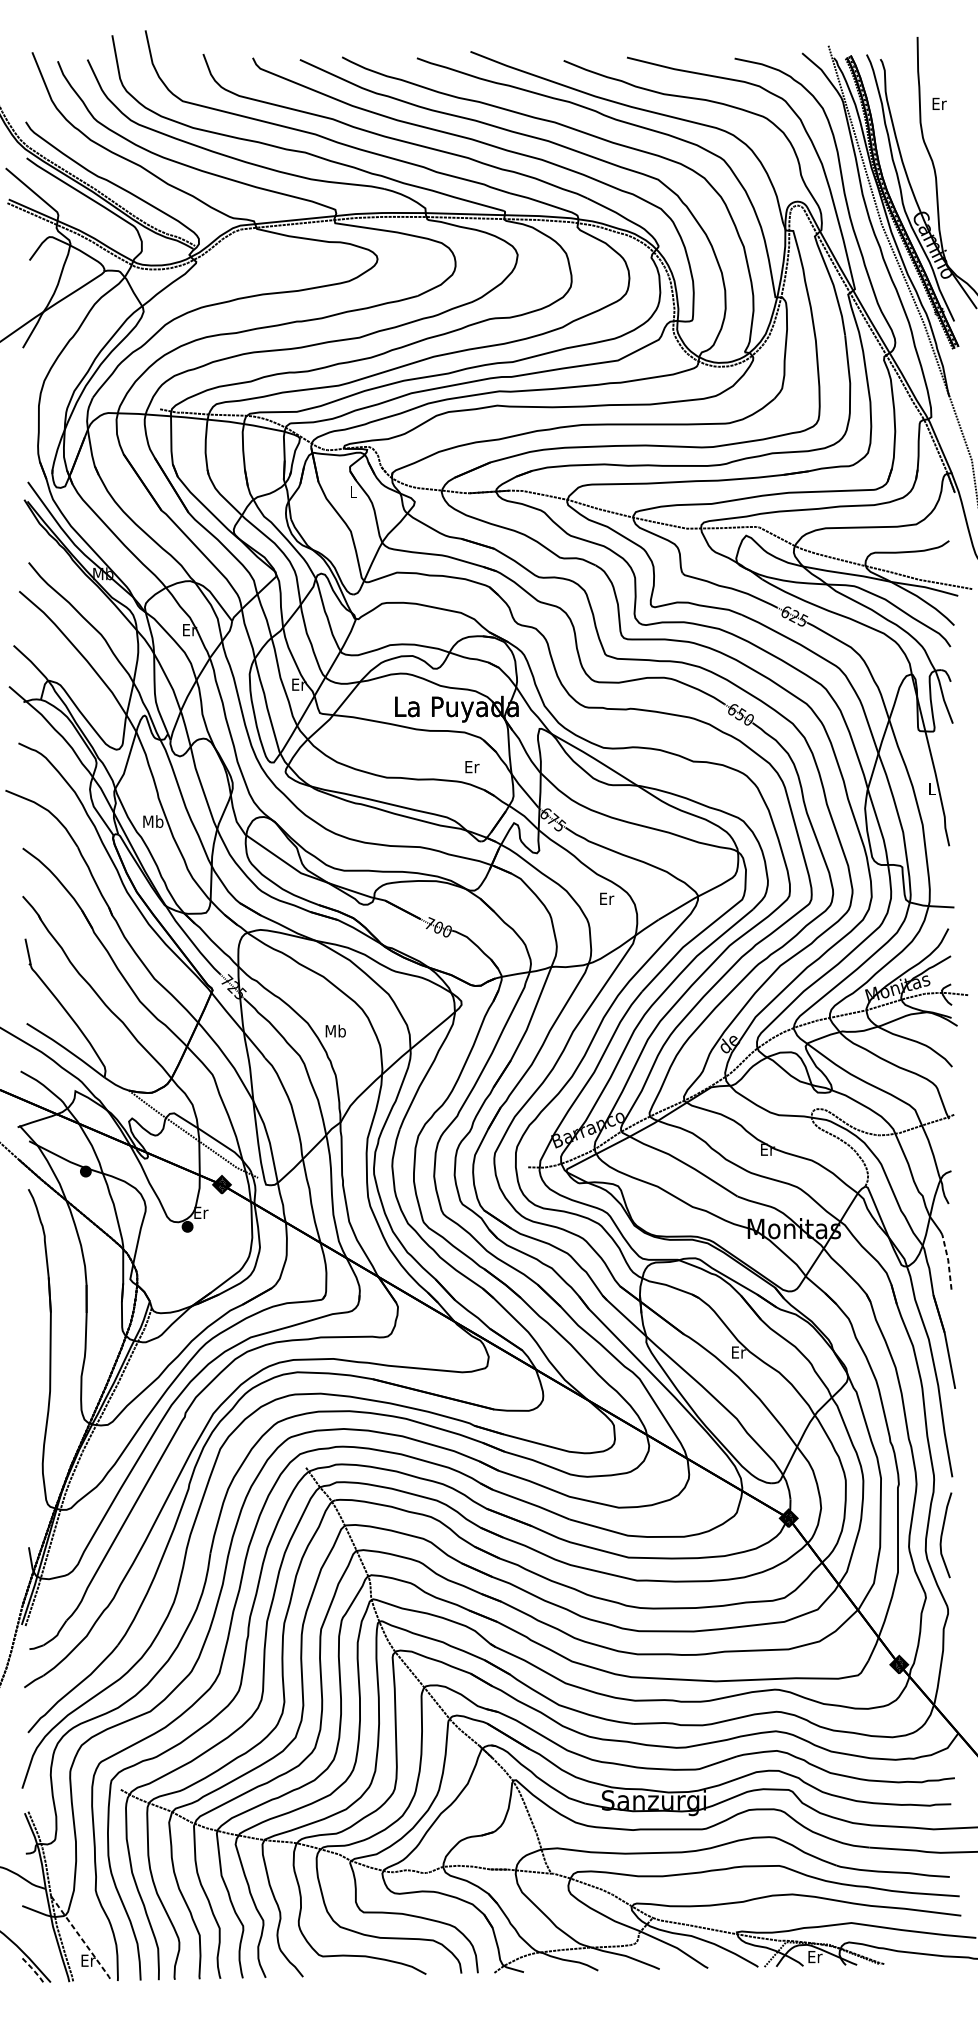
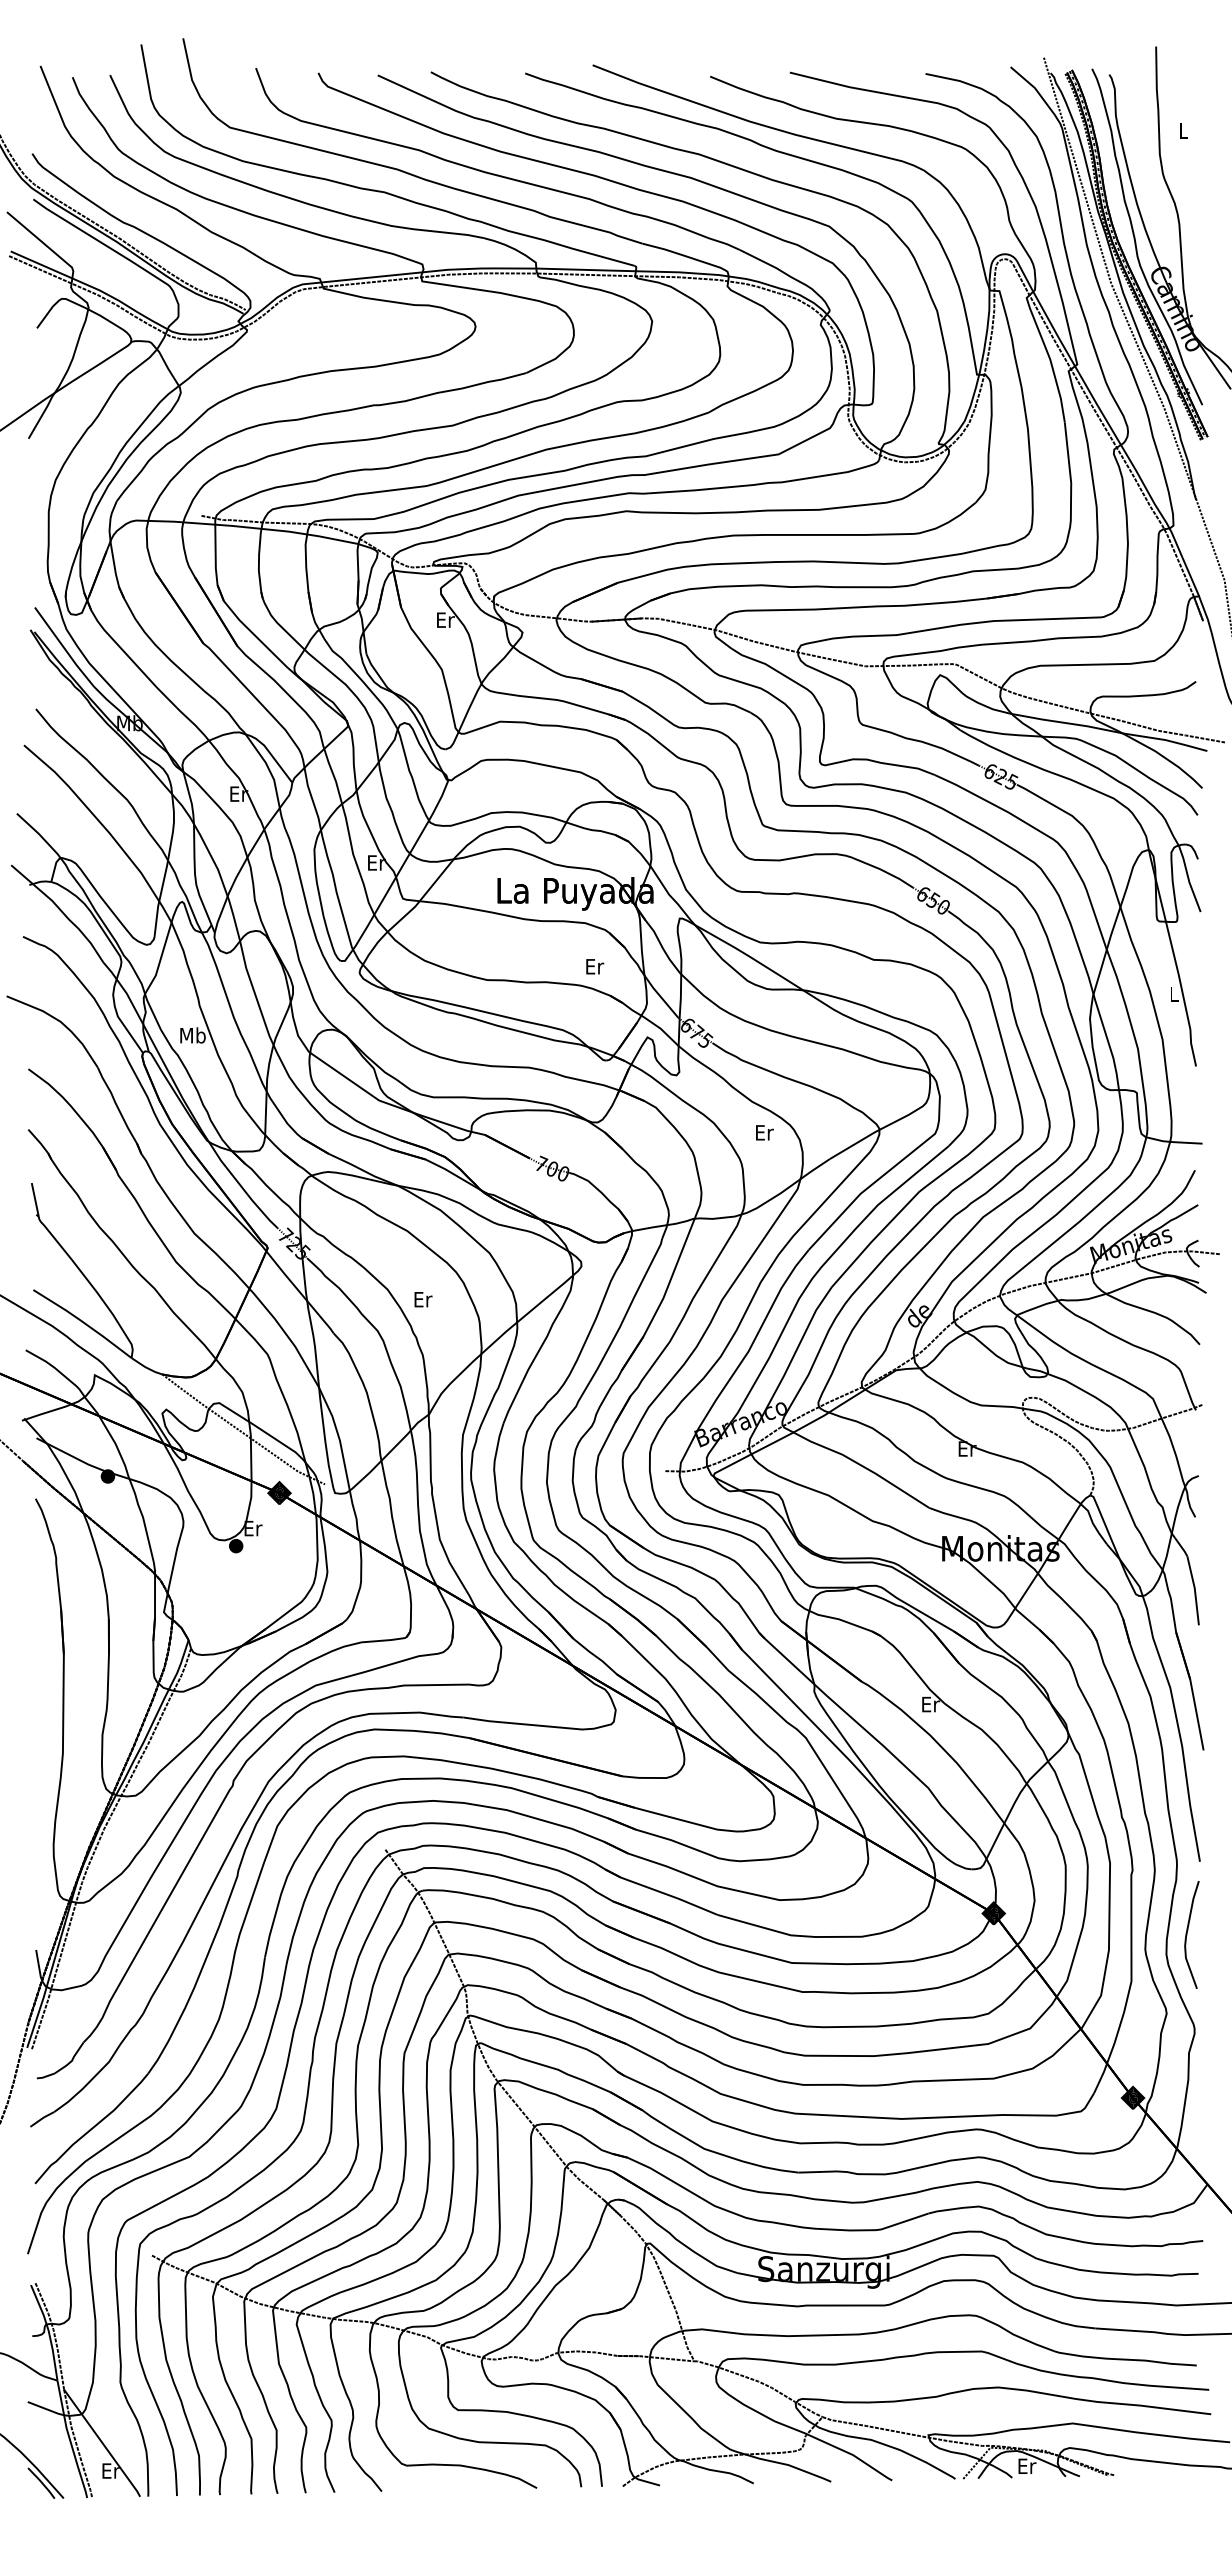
text: (939, 103) -> (1183, 130), Er -> L
text: (353, 491) -> (445, 619), L -> Er
text: (335, 1031) -> (422, 1299), Mb -> Er
line: (948, 1262) -> (1194, 1590), dashed -> solid
line: (81, 1938) -> (102, 2443), dashed -> solid
line: (33, 1970) -> (42, 2483), dashed -> solid

